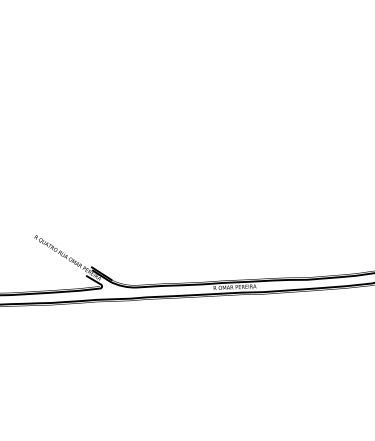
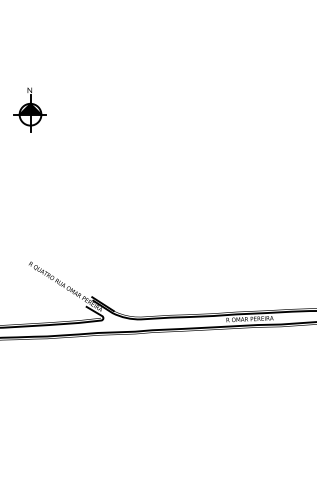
part: (35, 97) -> (30, 109), added

